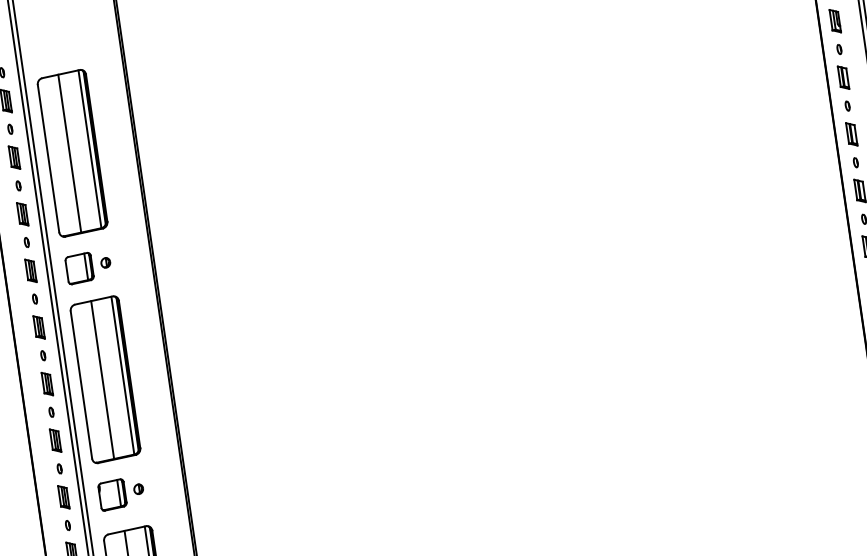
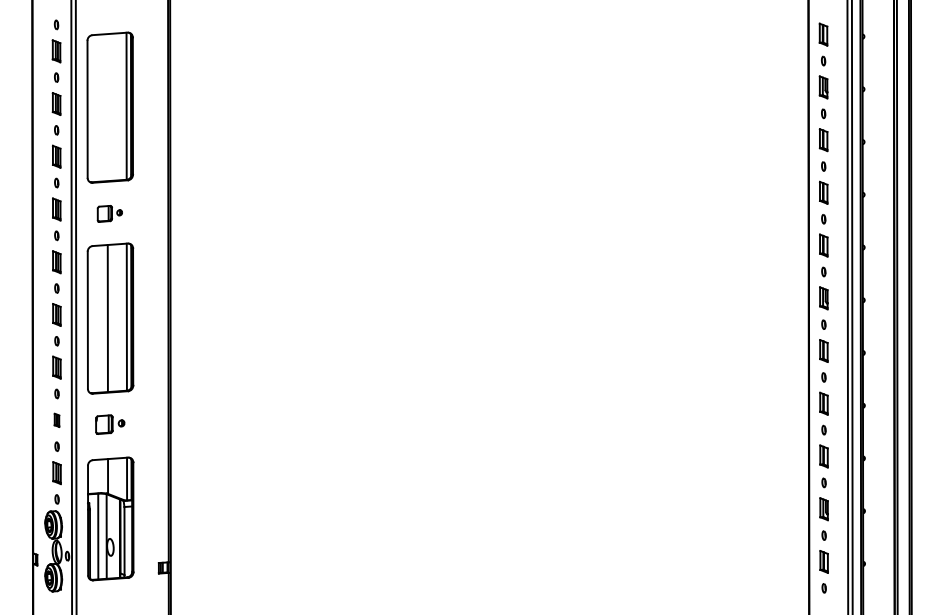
line: (69, 153) -> (107, 107), removed
part: (88, 267) -> (109, 213), size x0.6
part: (121, 493) -> (110, 424), size x0.7
part: (63, 497) -> (56, 420), size x0.6

